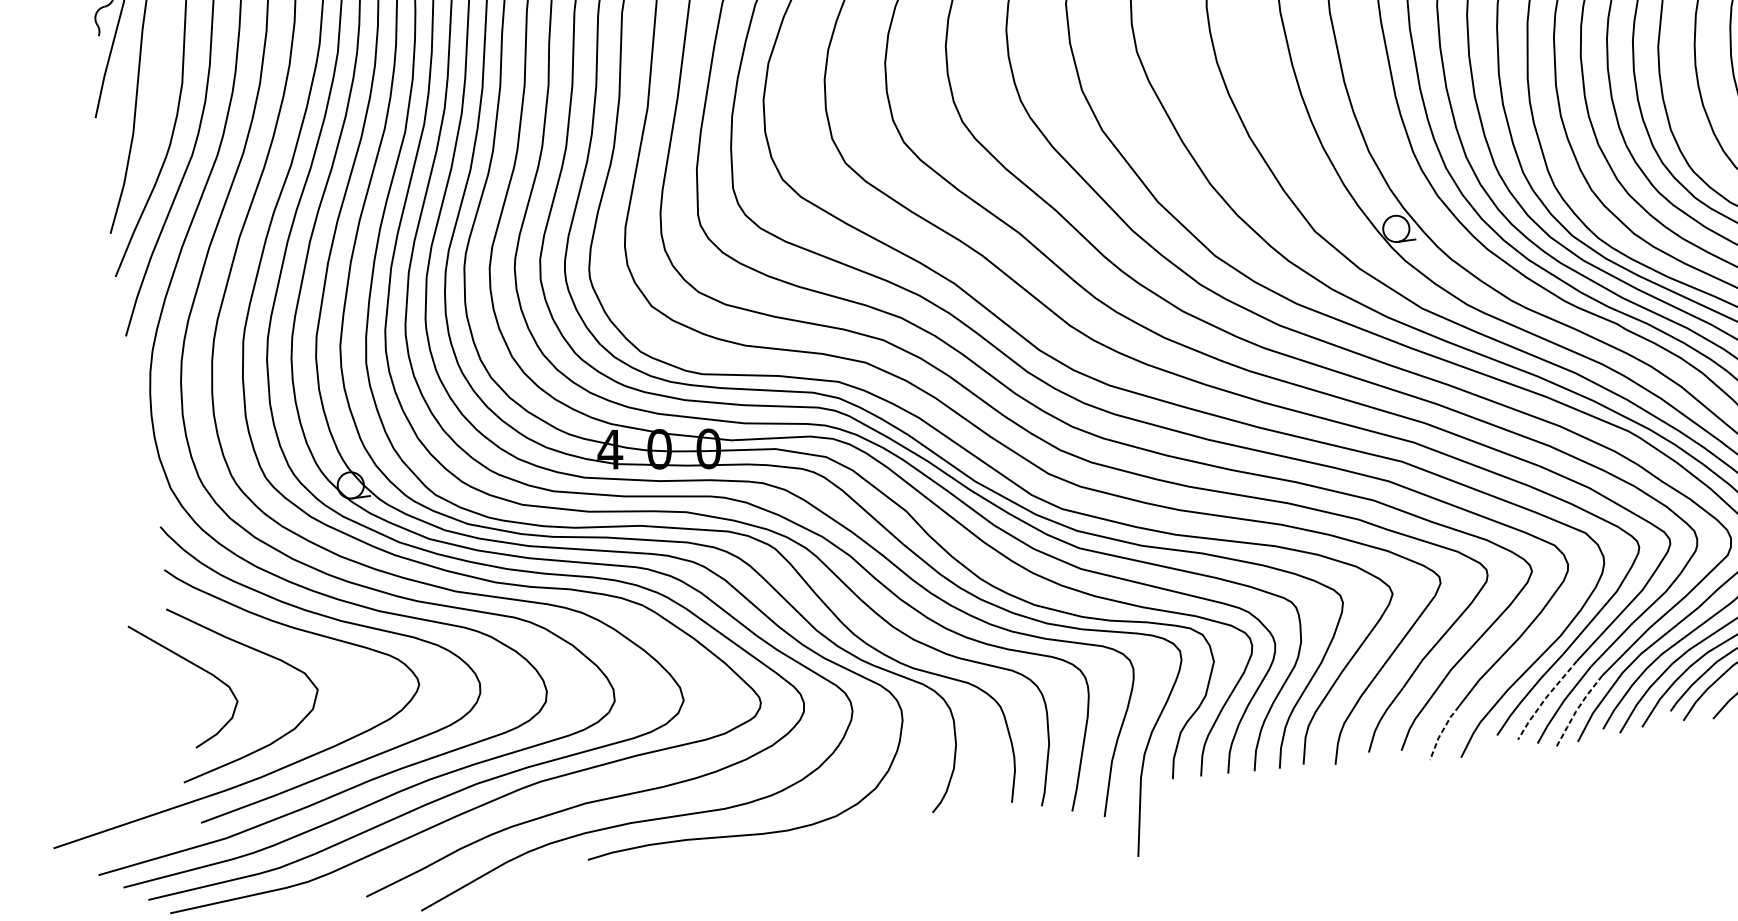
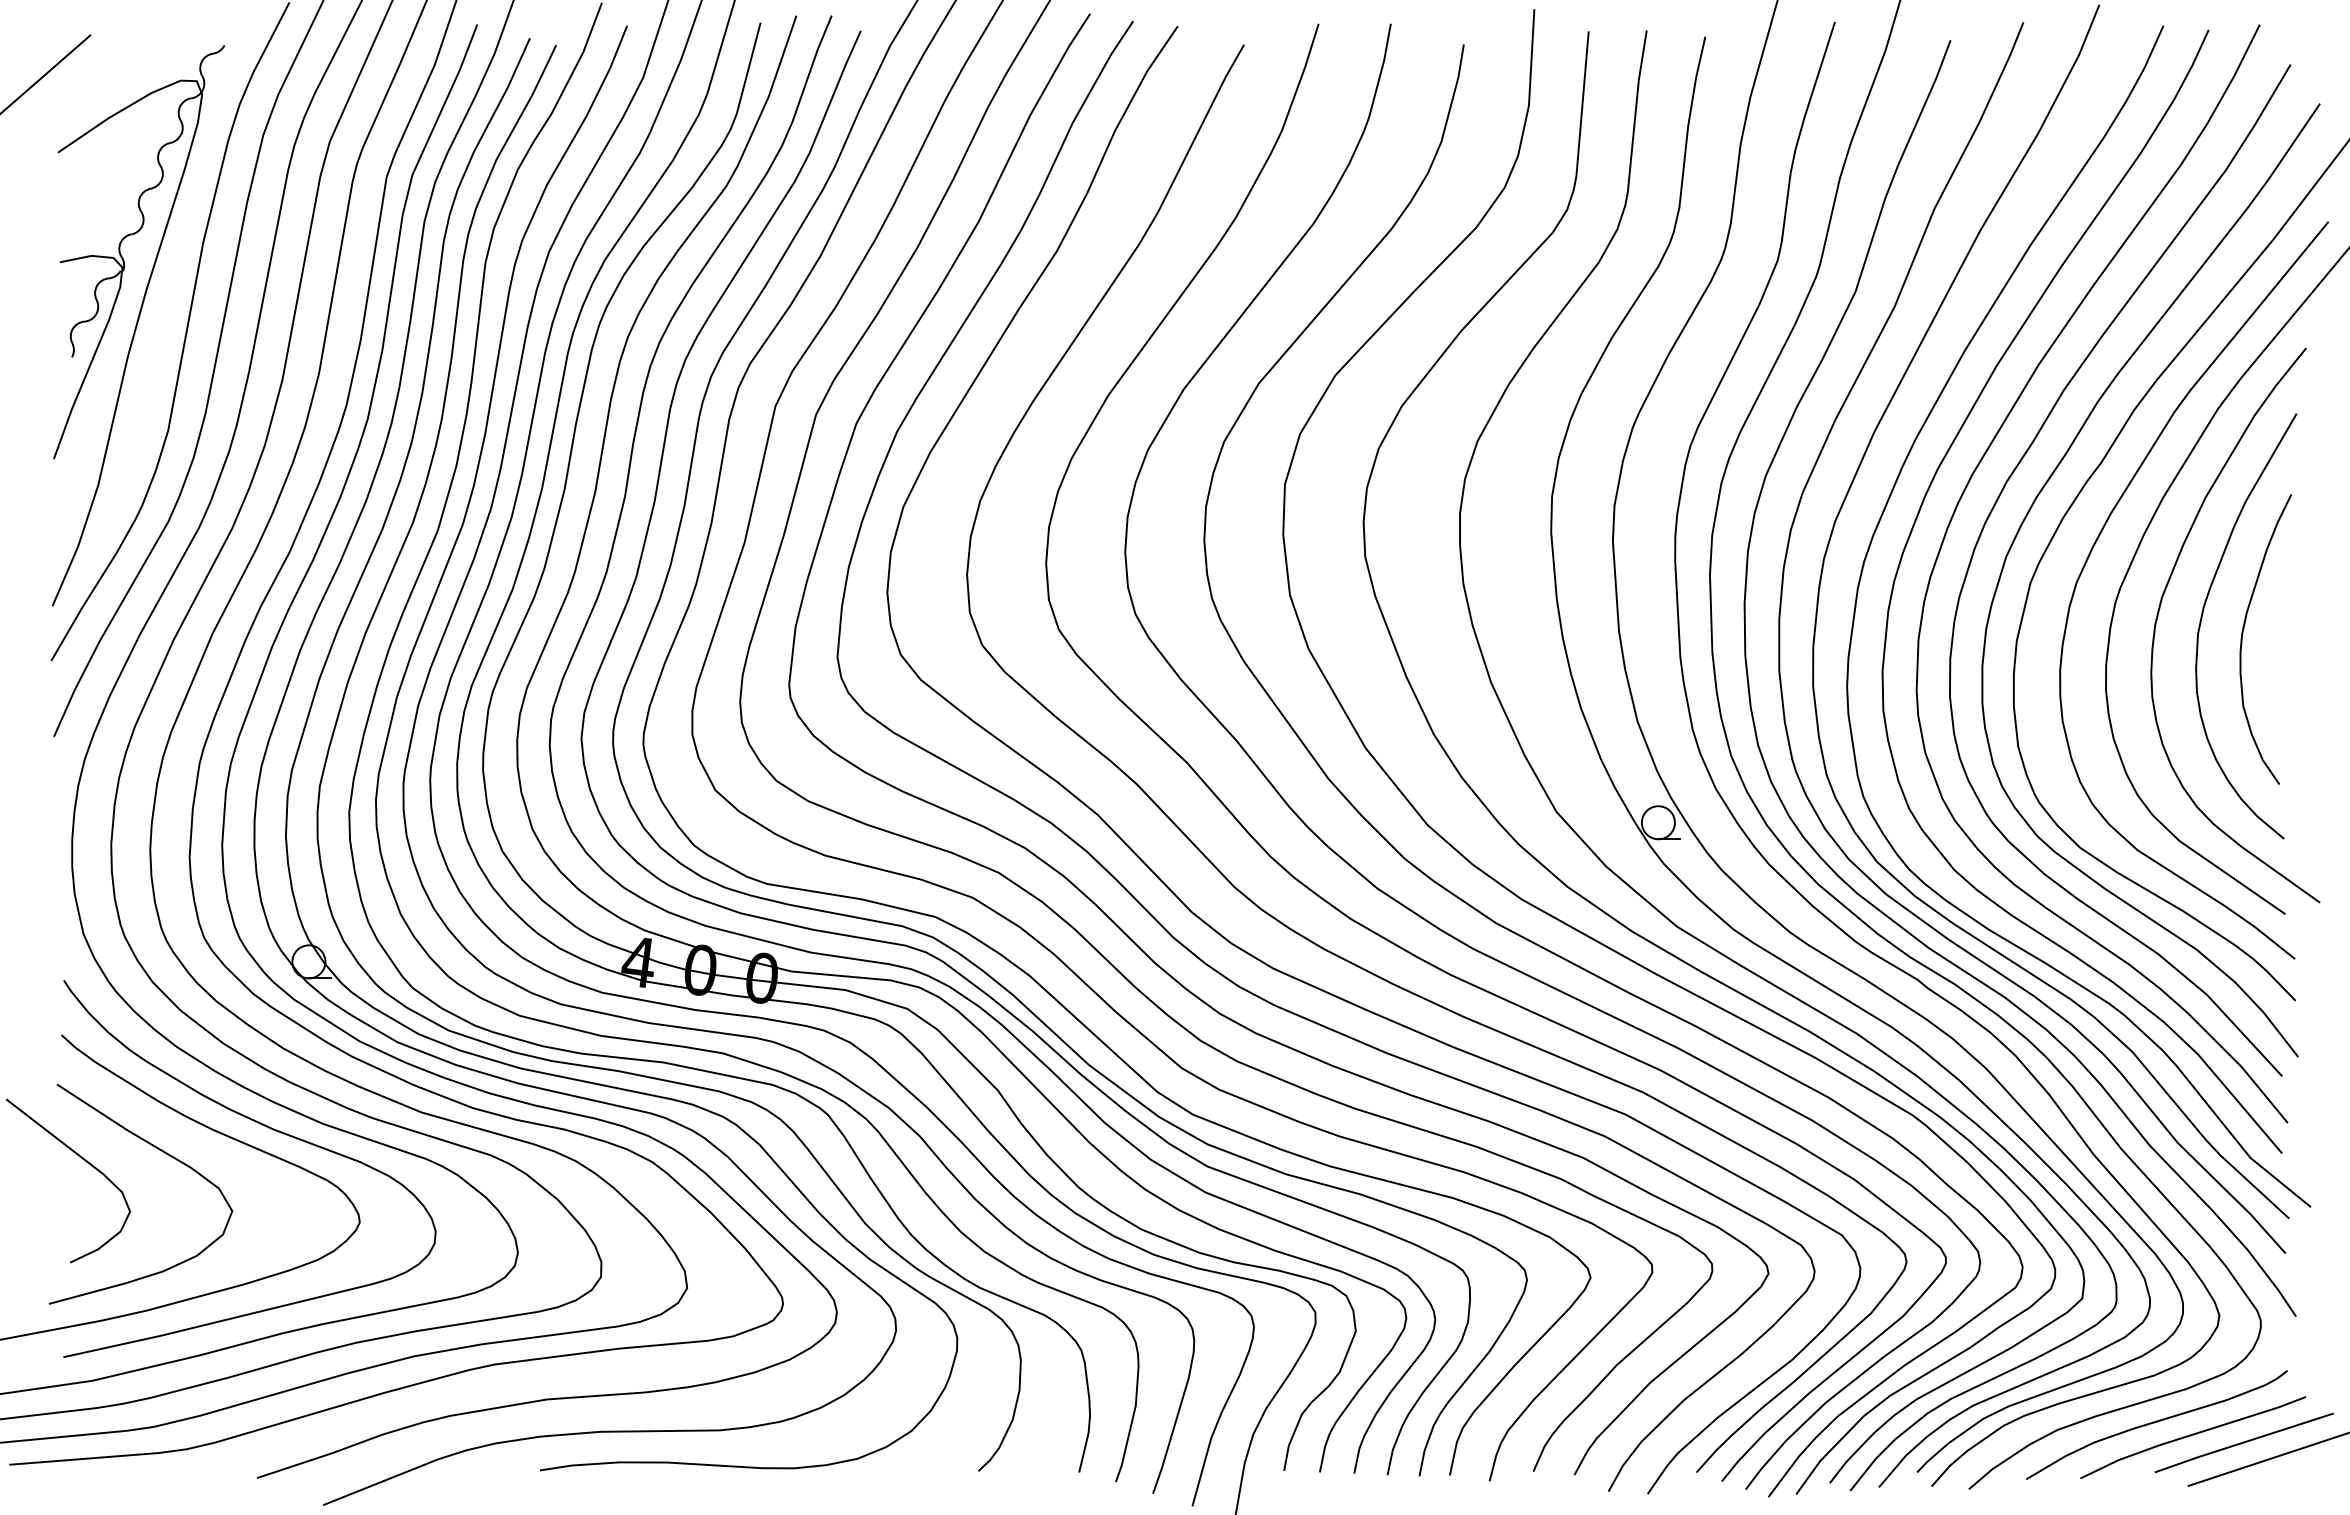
line: (1545, 699) -> (1763, 1435), dashed -> solid
line: (1576, 709) -> (1800, 1454), dashed -> solid
line: (1442, 731) -> (1628, 1458), dashed -> solid

